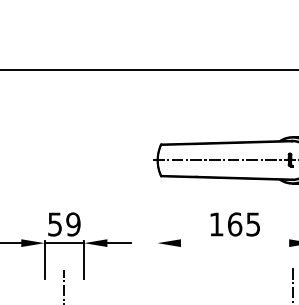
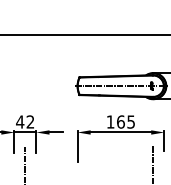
text: (64, 223) -> (25, 121), 59 -> 42
line: (234, 243) -> (120, 132), added
line: (157, 268) -> (77, 146), added

